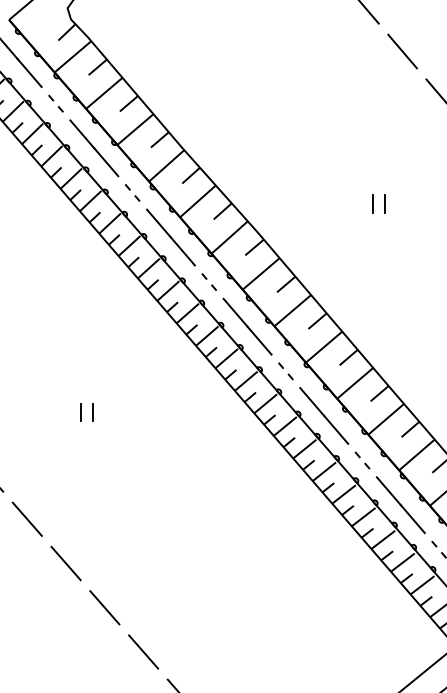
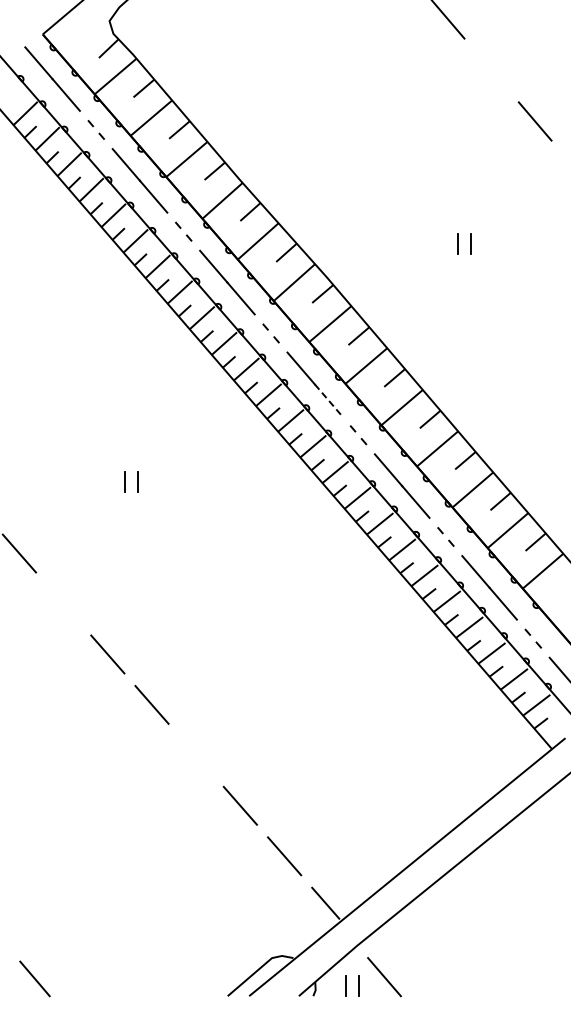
line: (402, 51) -> (491, 70), removed
line: (259, 340) -> (328, 400), solid -> dashed
line: (27, 518) -> (63, 603), removed
line: (142, 652) -> (195, 755), removed

